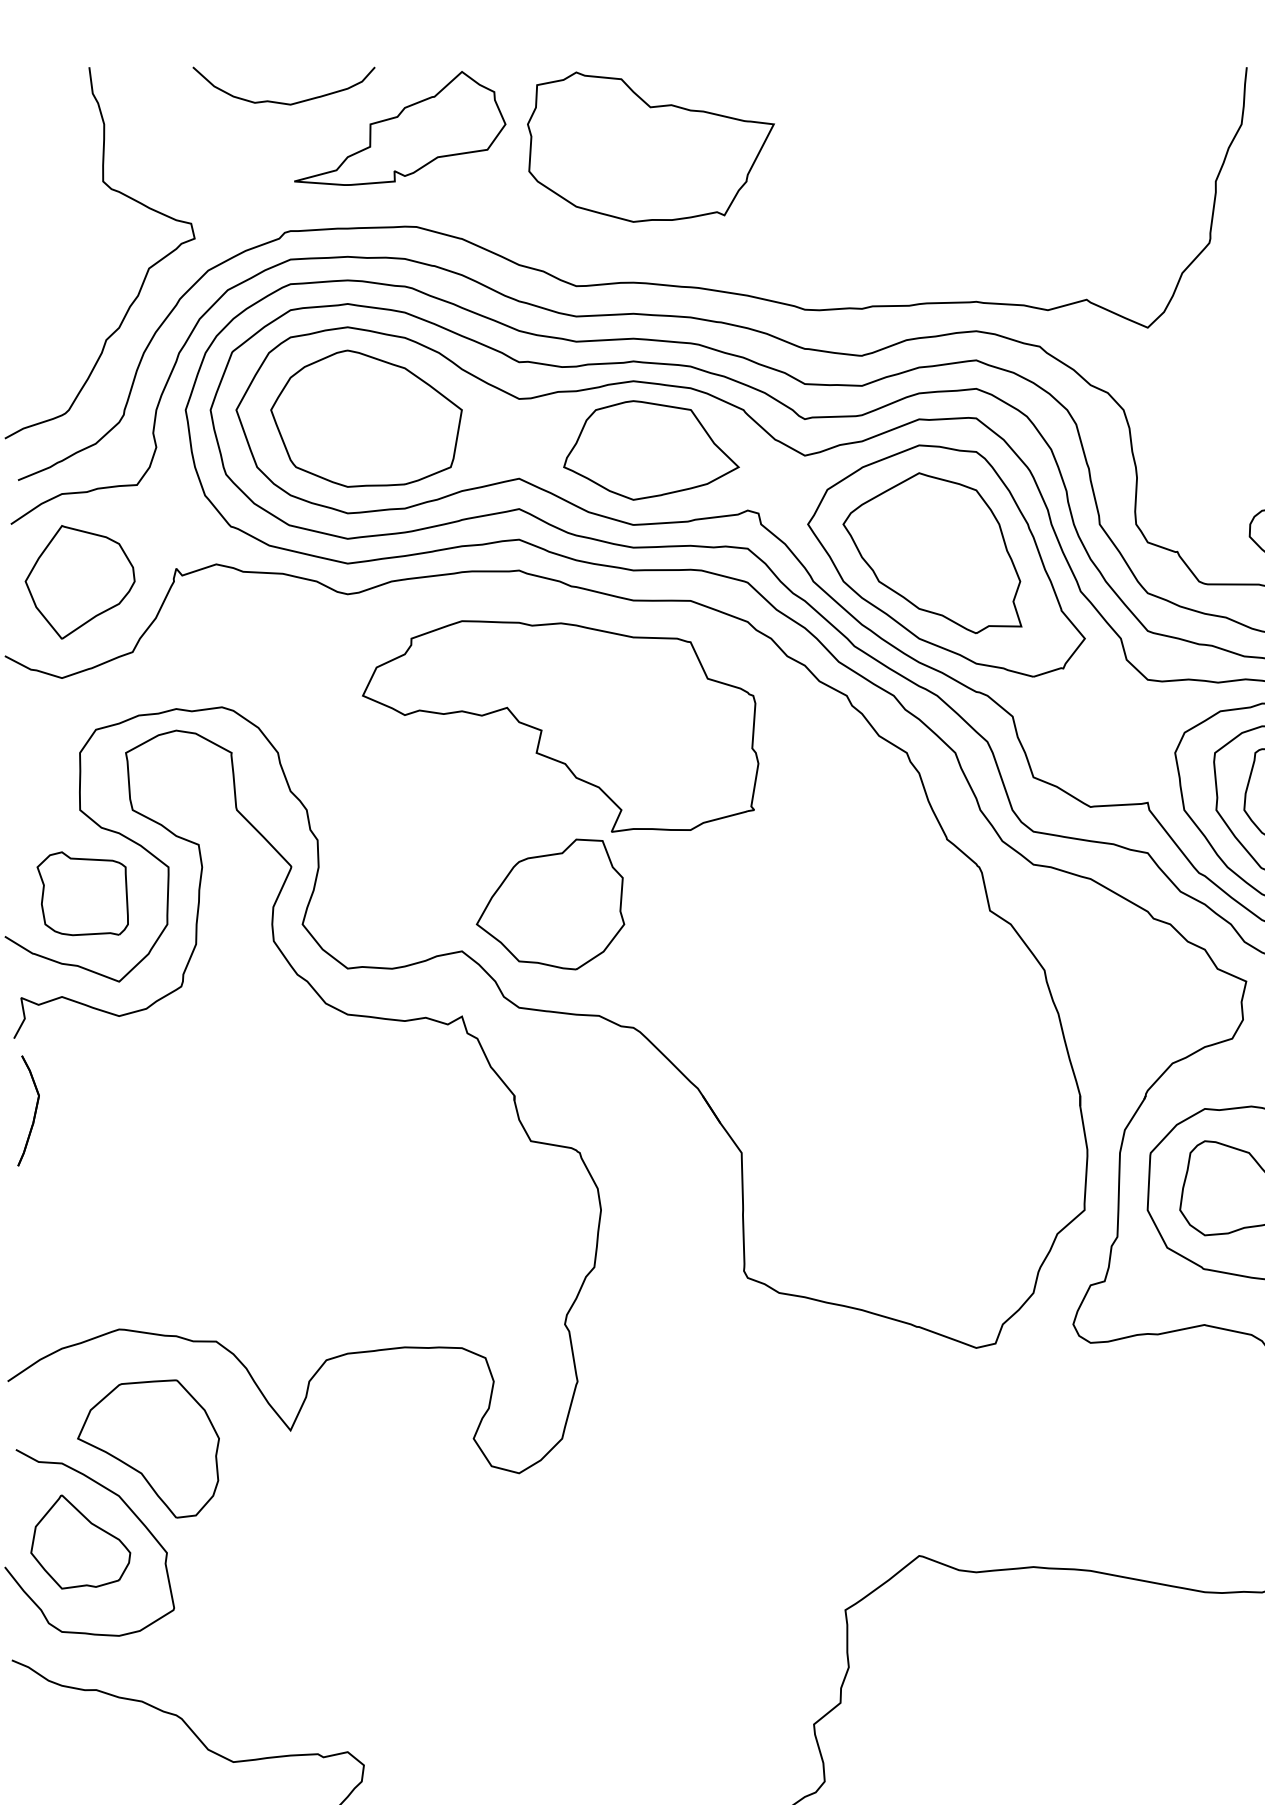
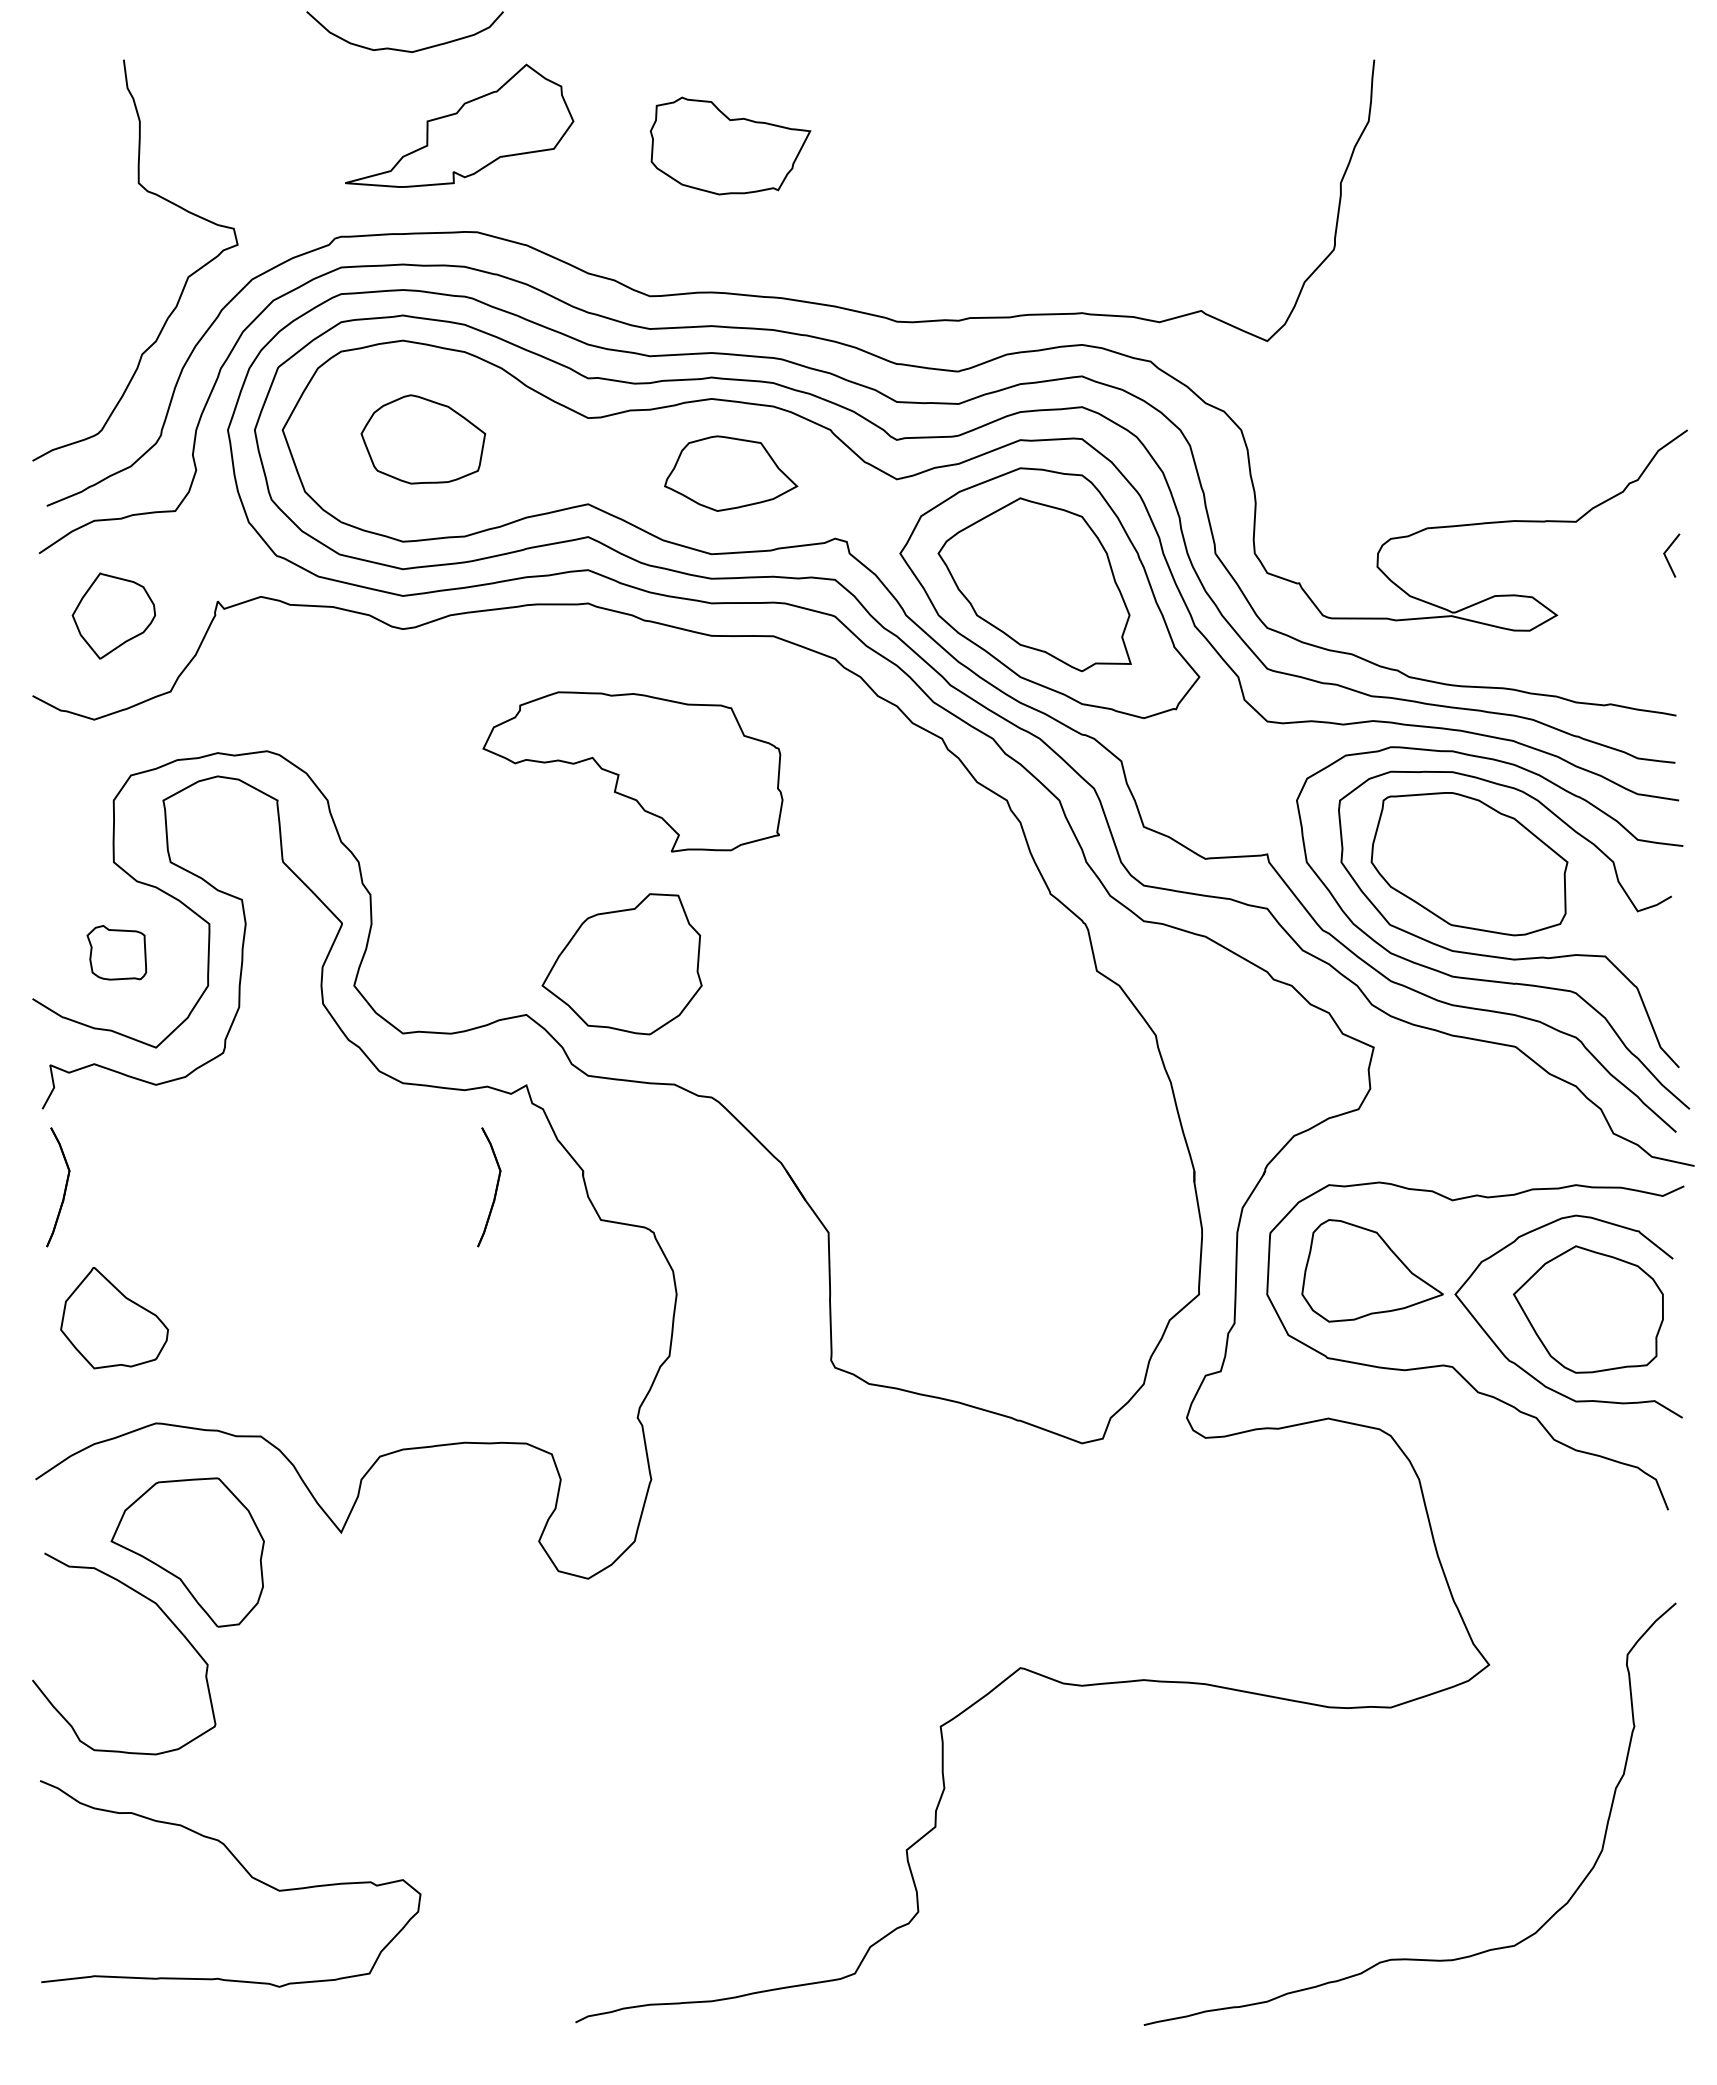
curve: (281, 102) -> (402, 49), moved
part: (650, 146) -> (730, 145), size x0.6
part: (366, 418) -> (423, 439), size x0.6
part: (650, 450) -> (730, 473), size x0.7
part: (79, 581) -> (113, 615), size x0.7
part: (560, 726) -> (632, 771), size x0.7
part: (82, 893) -> (116, 952), size x0.6
part: (433, 1112) -> (495, 1188), added
part: (80, 1542) -> (114, 1318), moved

